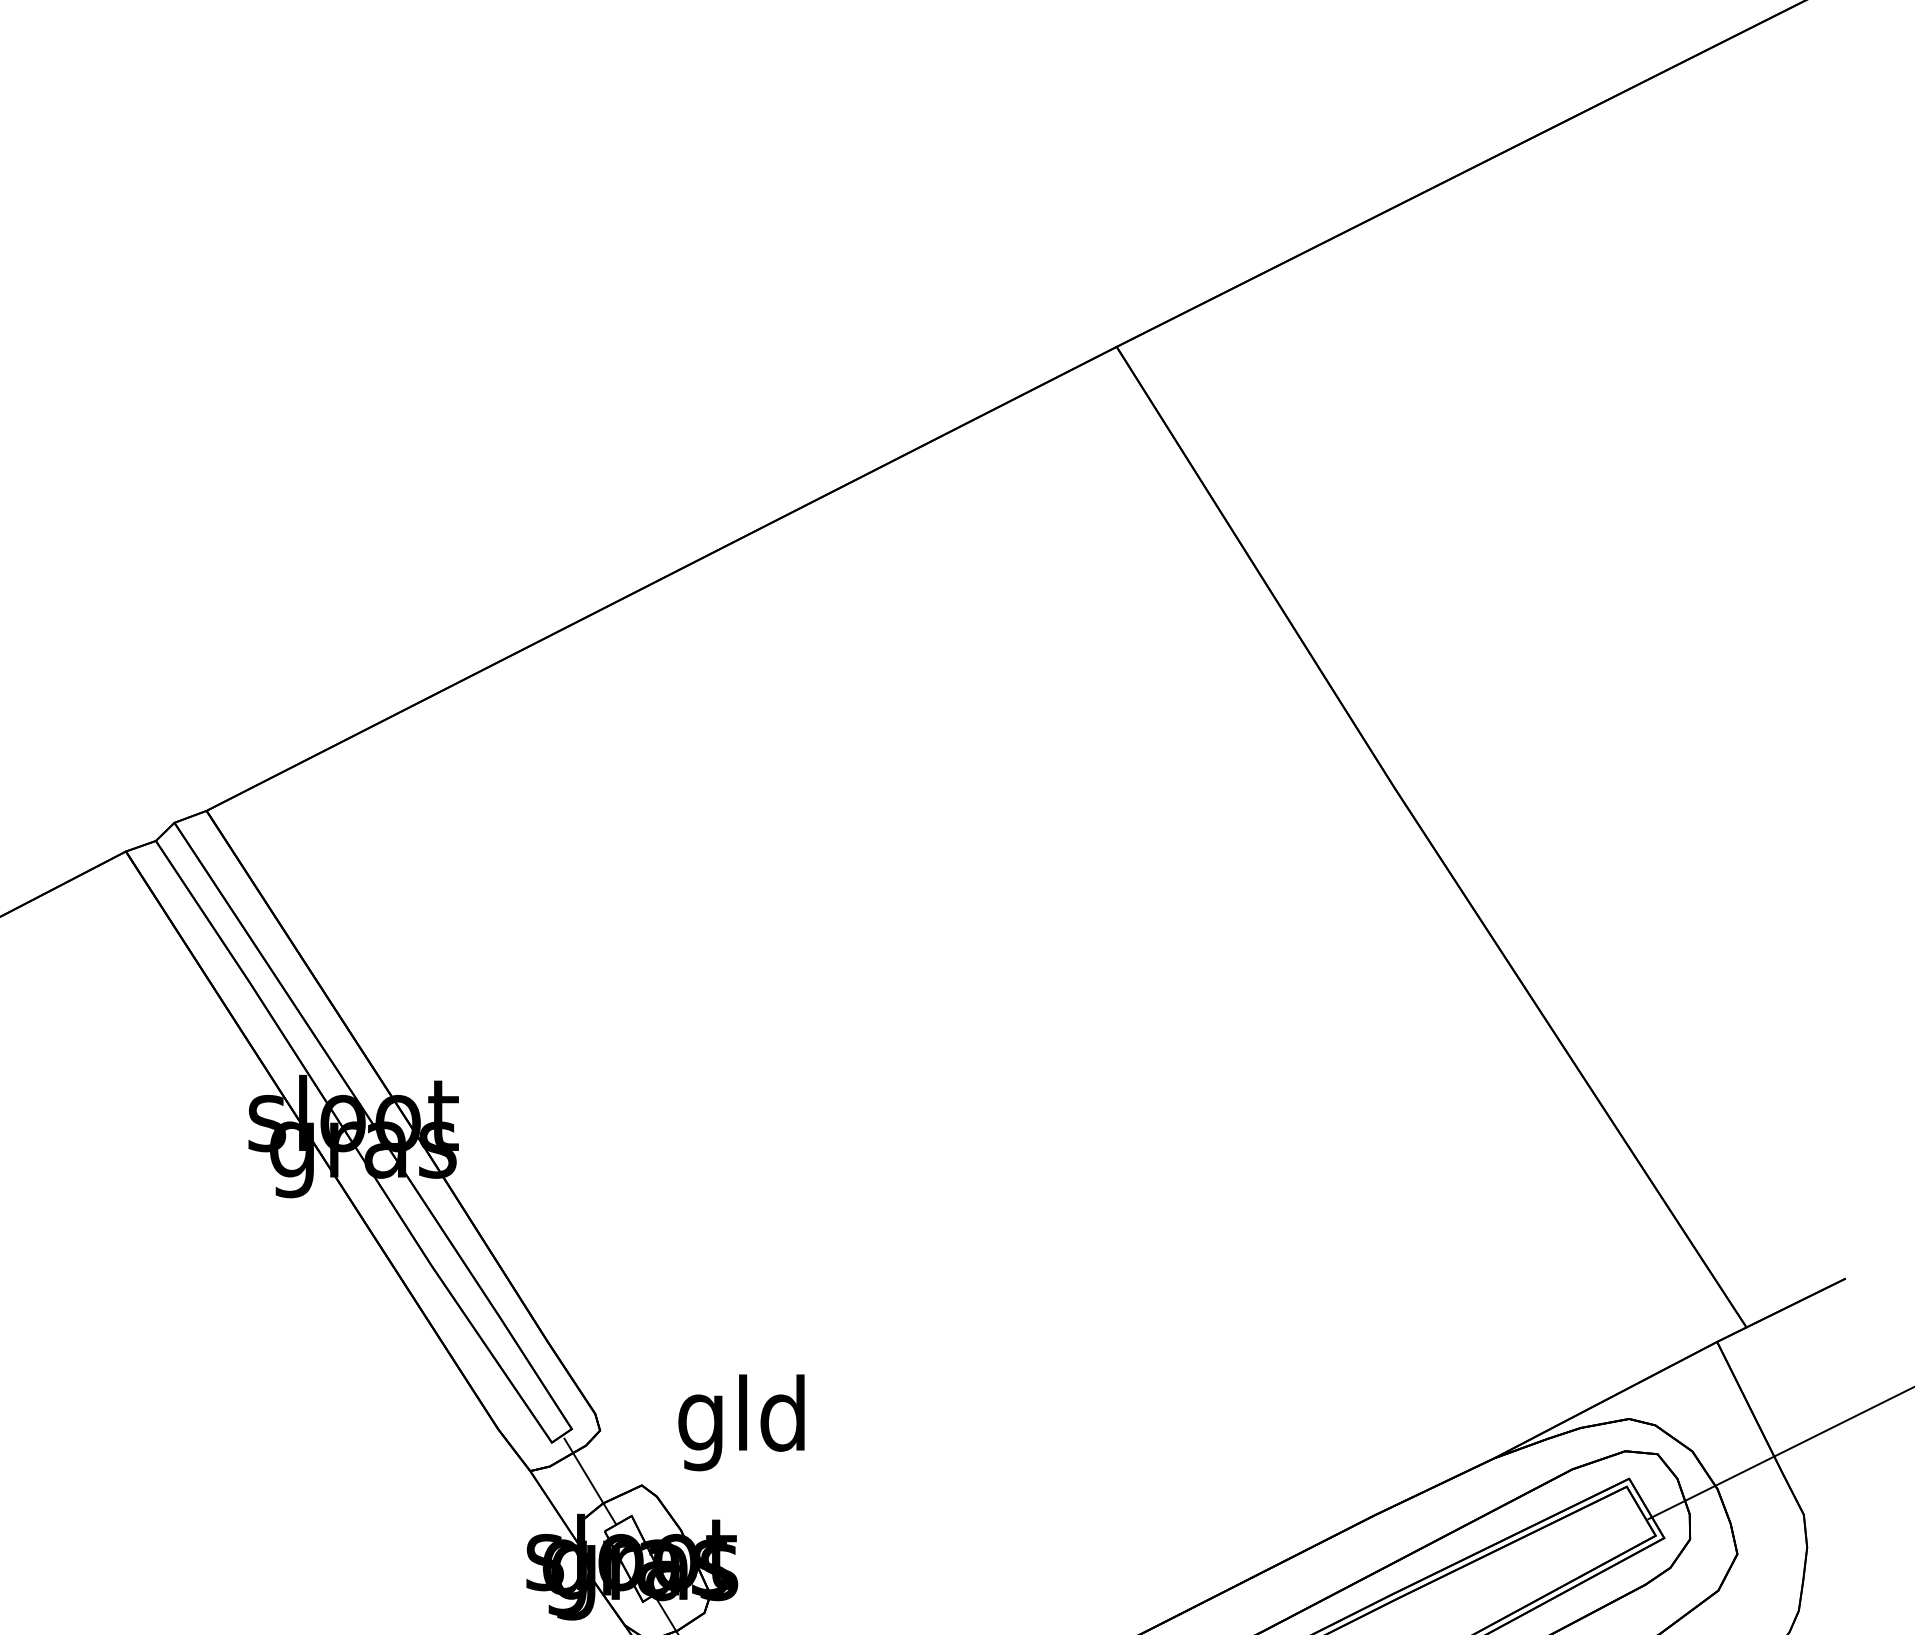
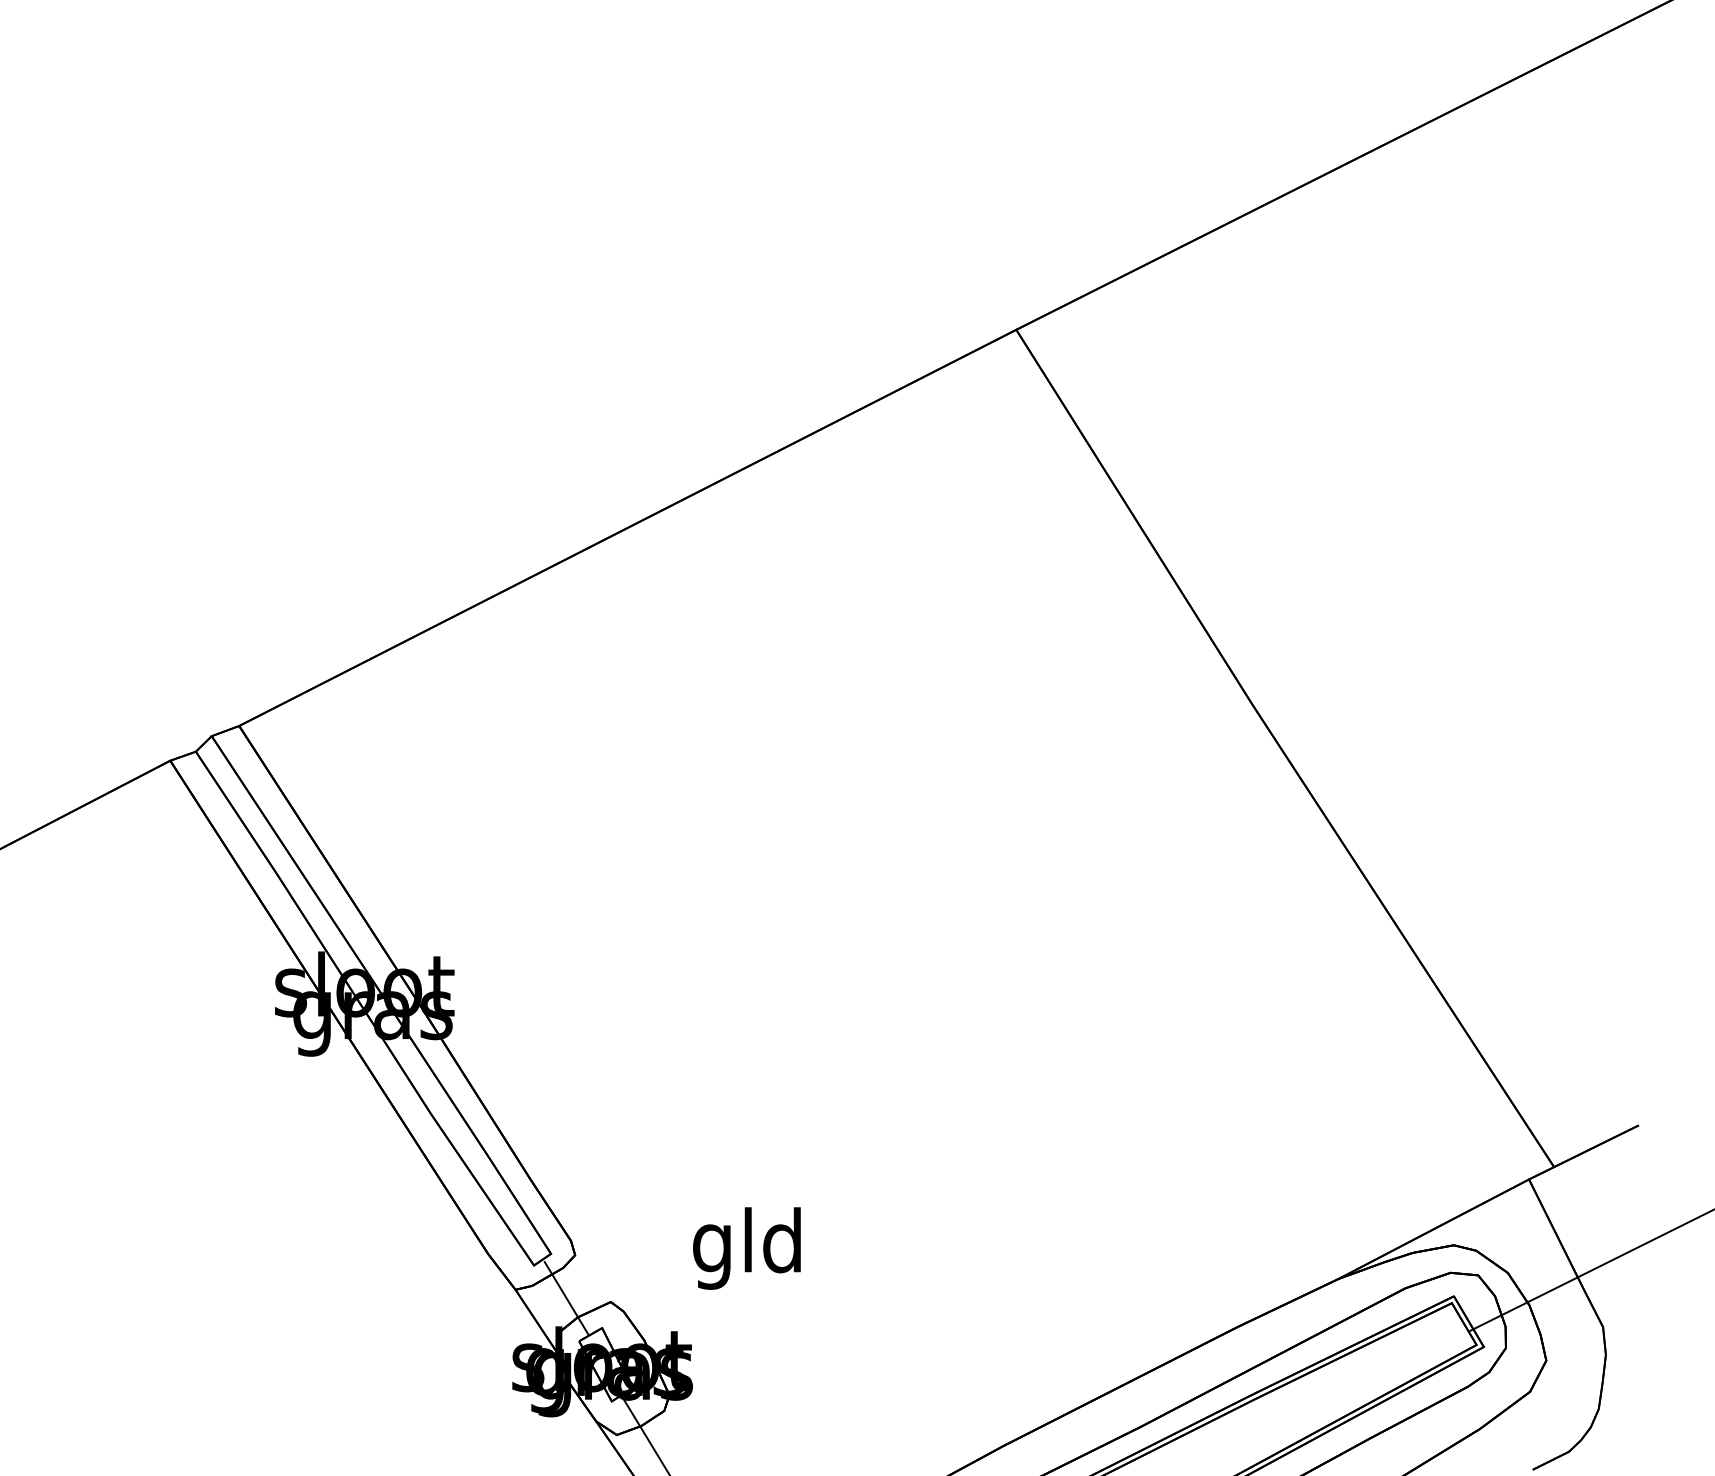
text: (741, 1422) -> (746, 1248), moved

